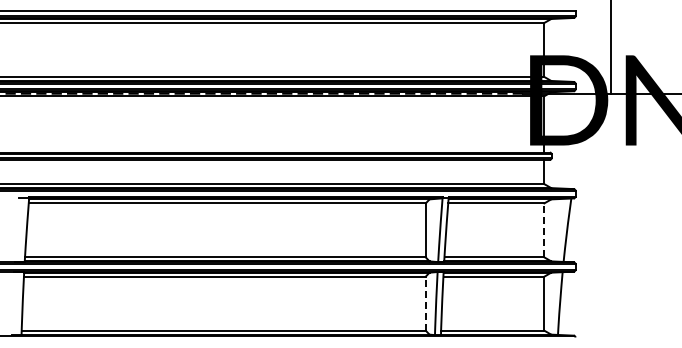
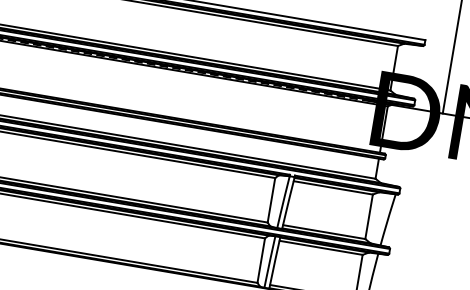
line: (544, 229) -> (369, 216), dashed -> solid
line: (425, 303) -> (261, 260), dashed -> solid

